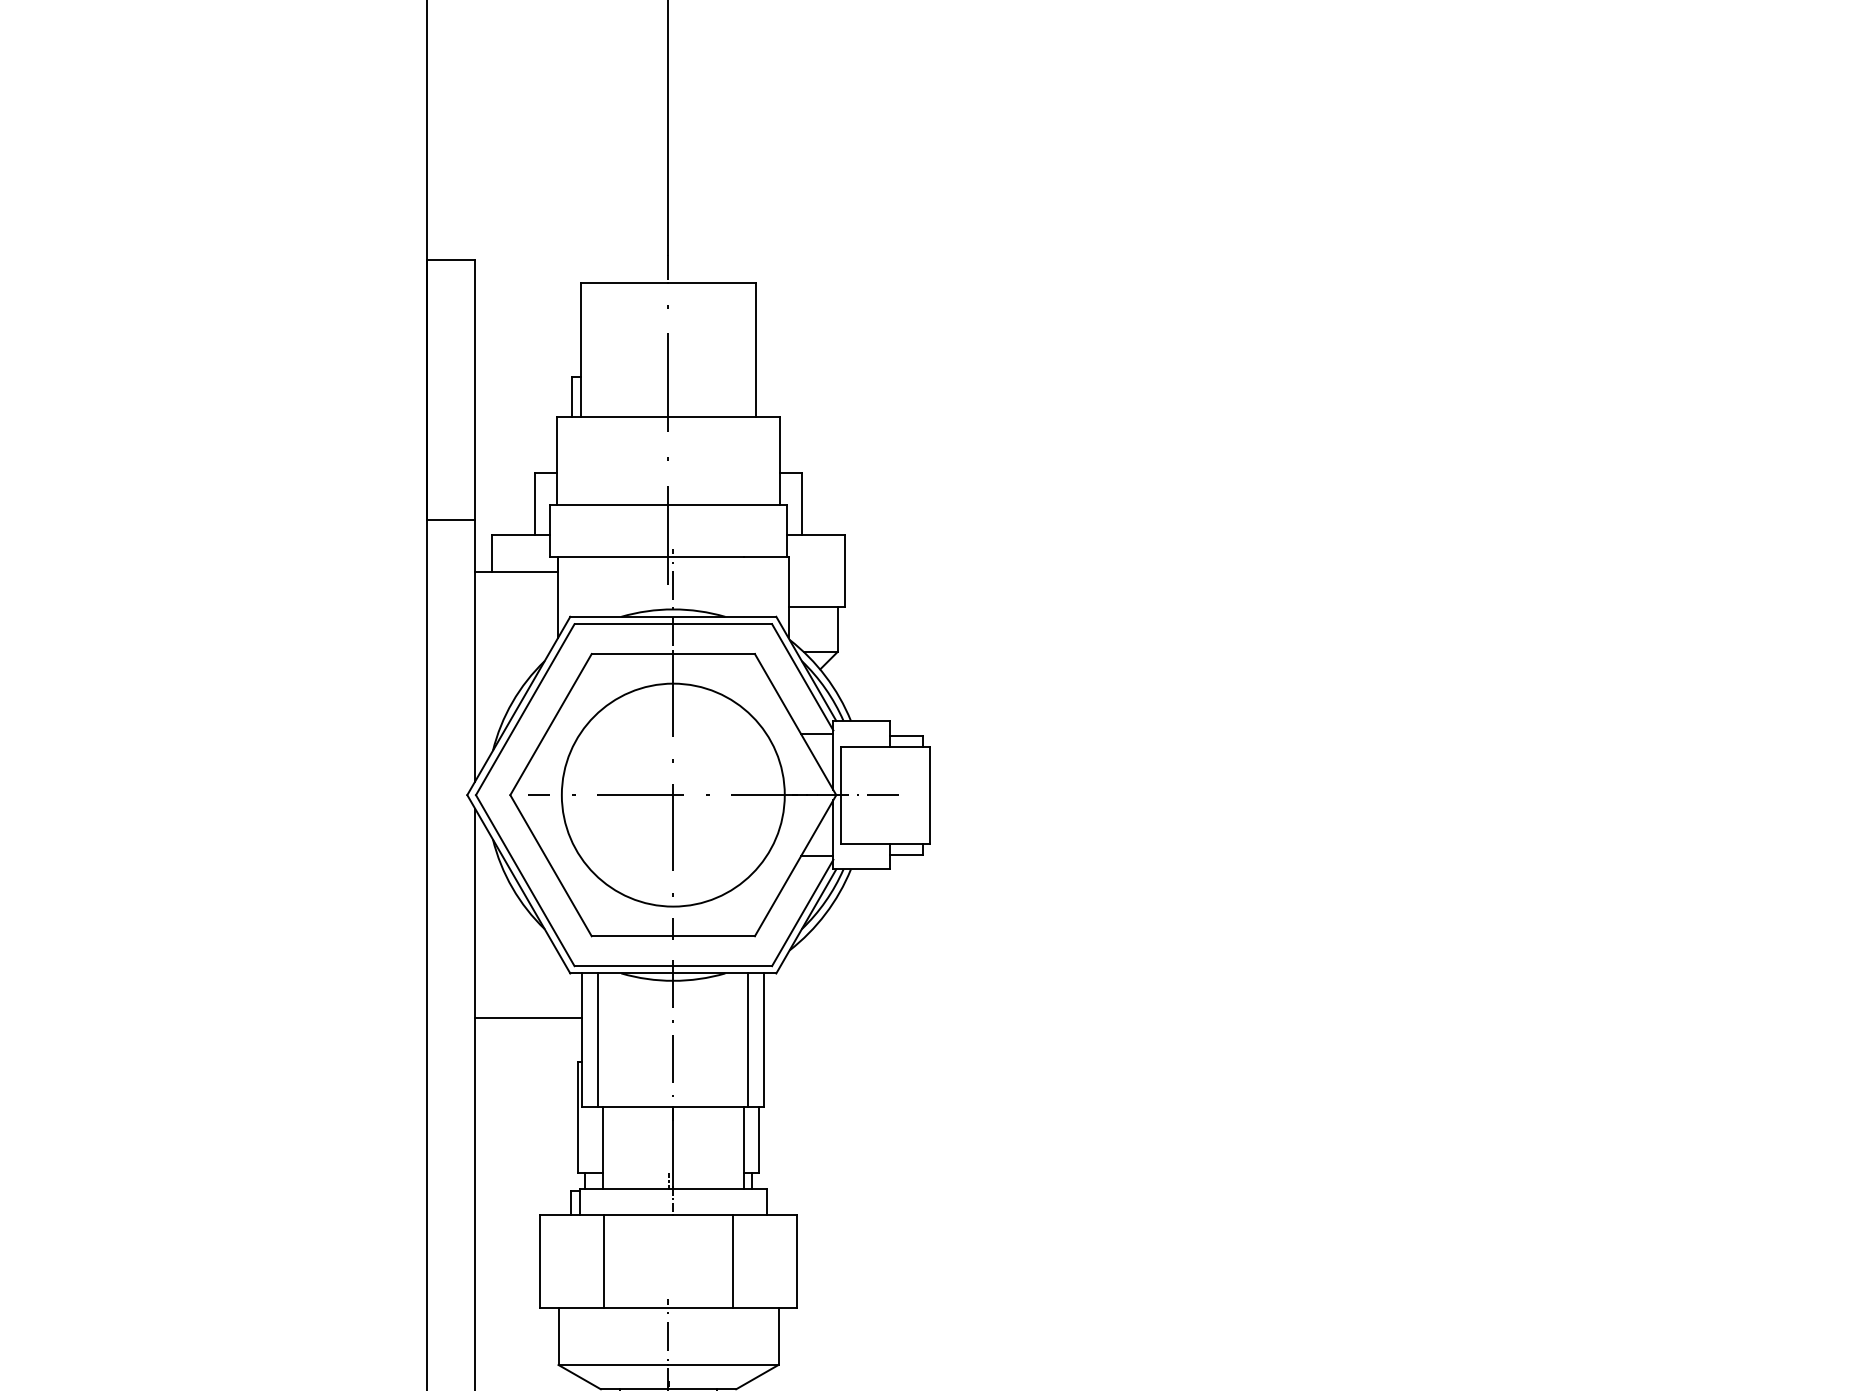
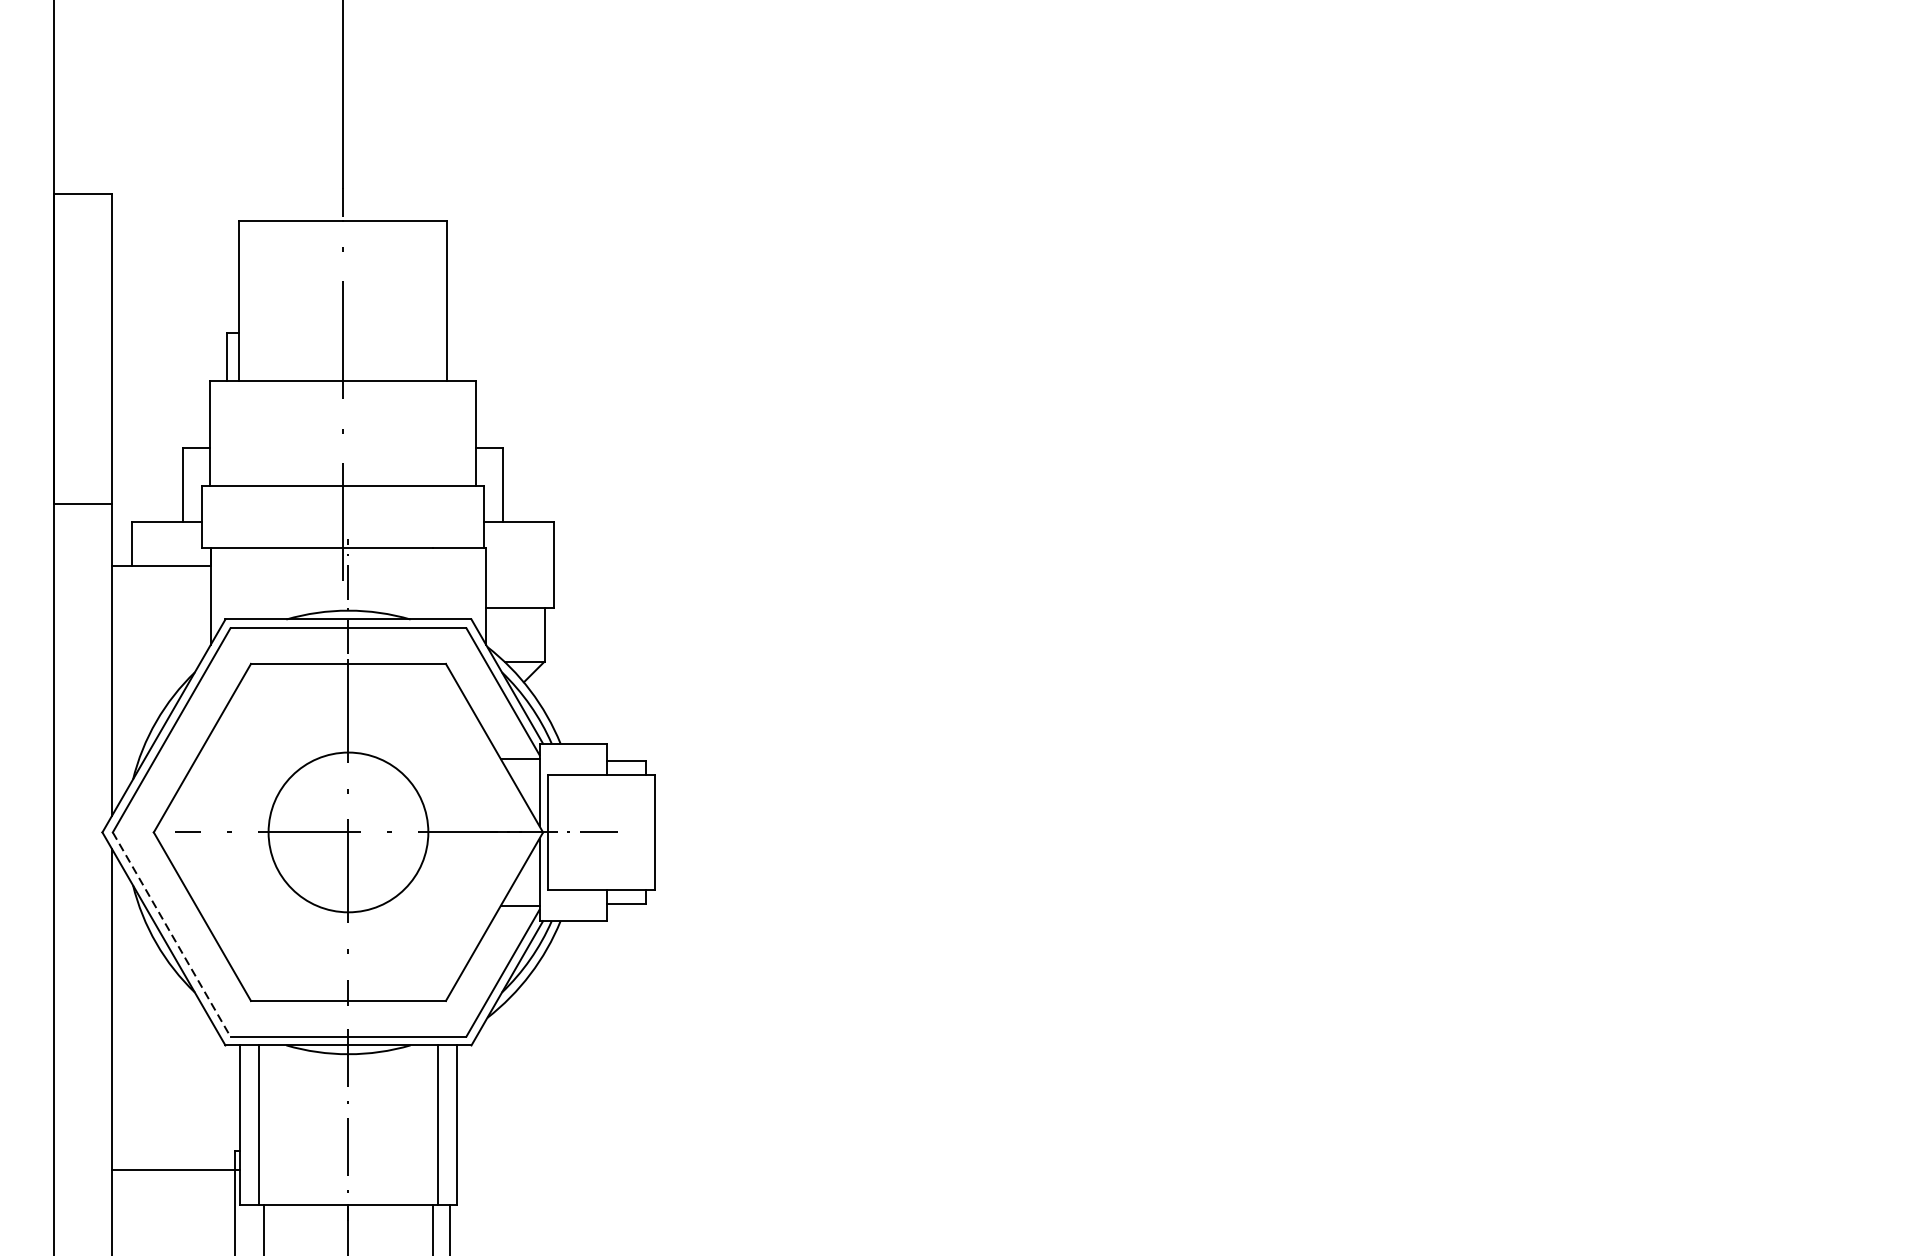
circle: (672, 794) -> (347, 831), size x0.6
line: (525, 880) -> (171, 934), solid -> dashed
line: (528, 1018) -> (175, 1170), moved

